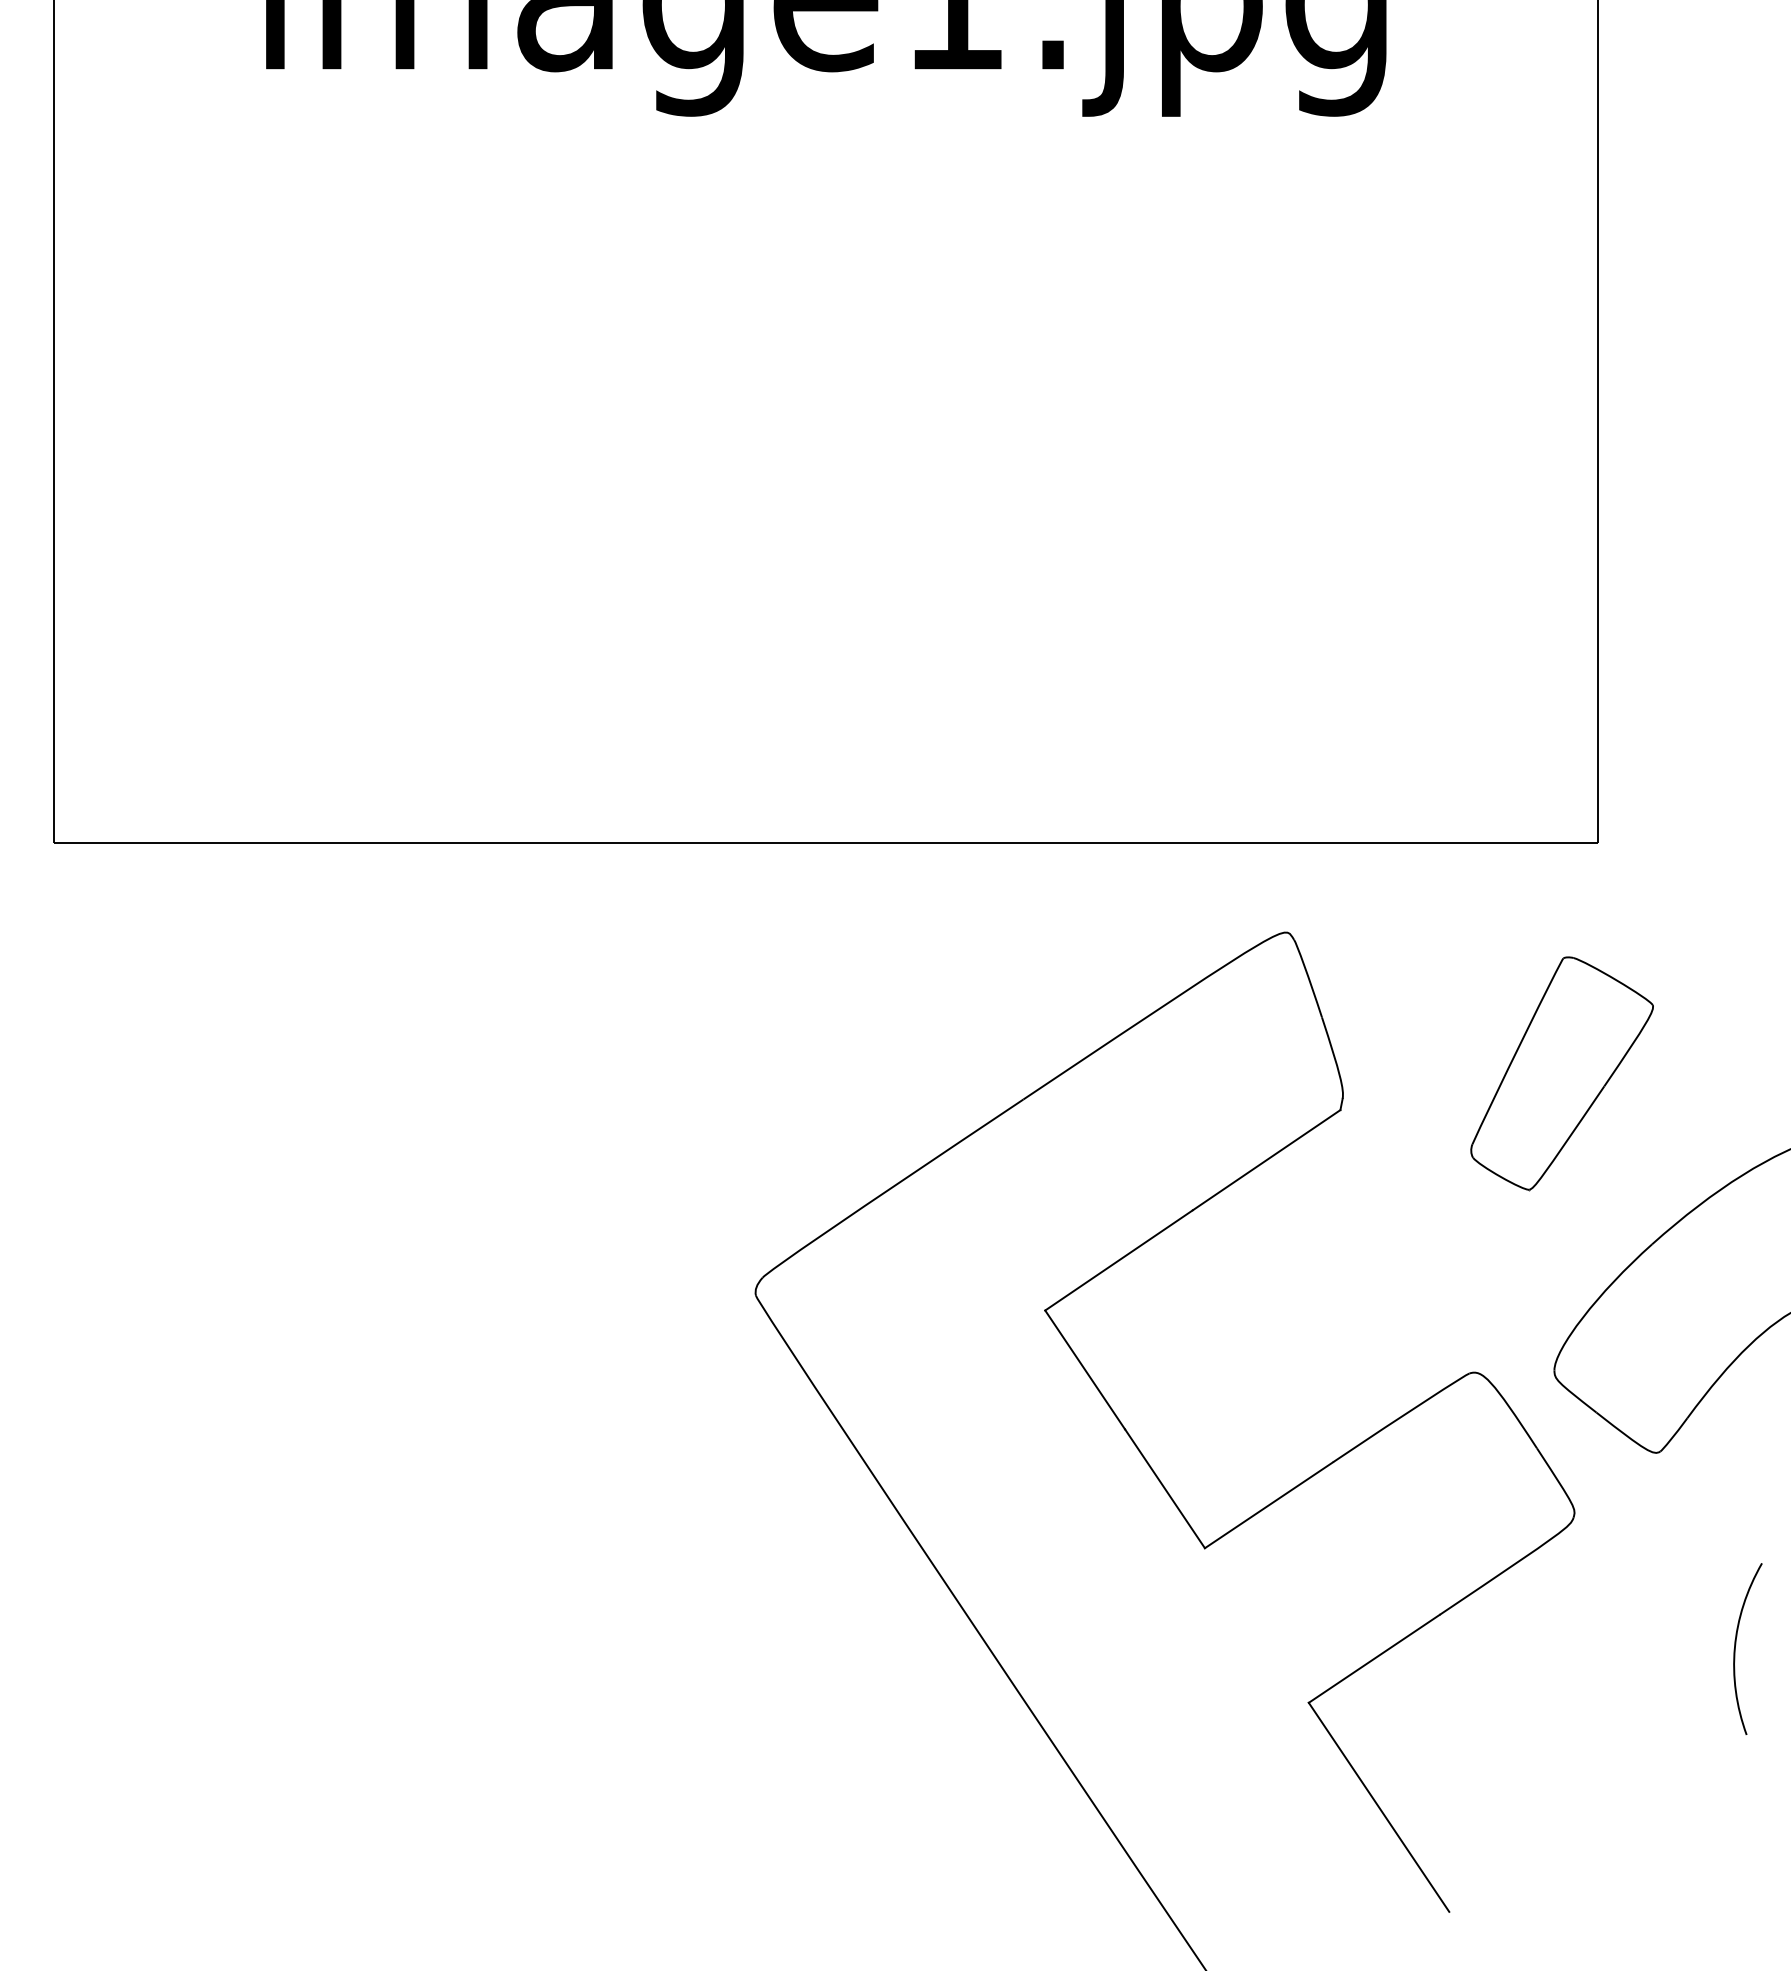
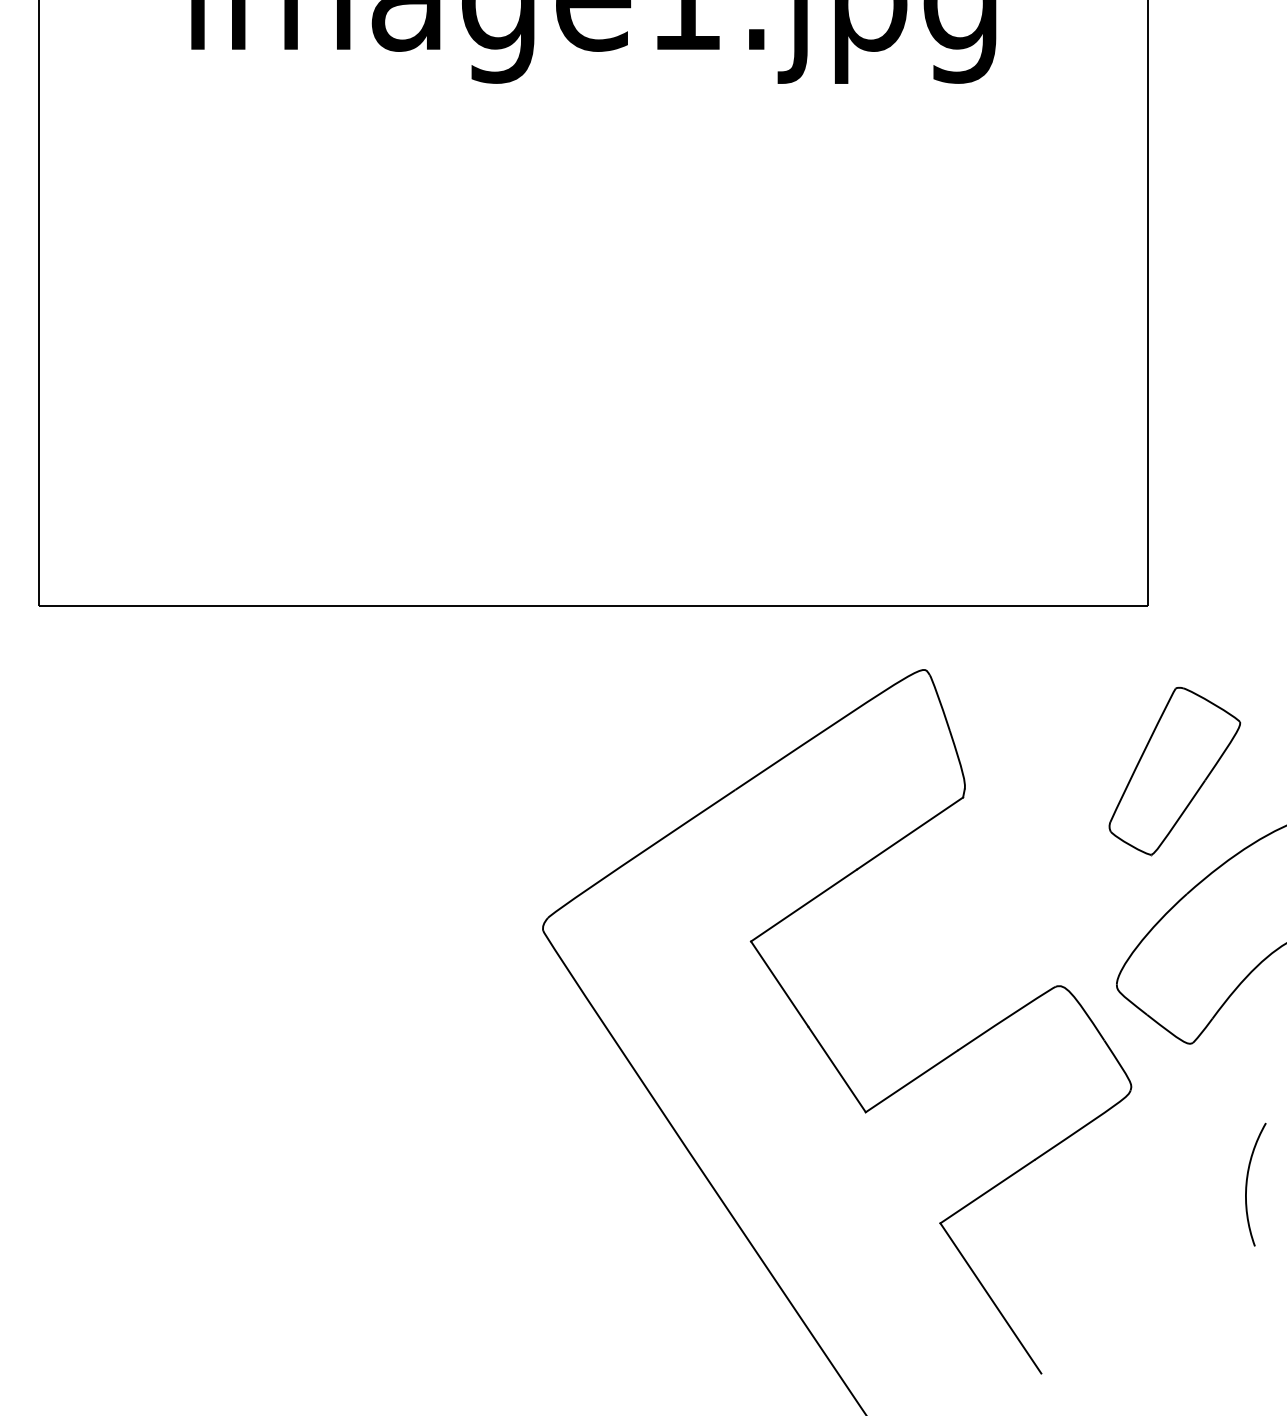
part: (1561, 1073) -> (1174, 771), moved

